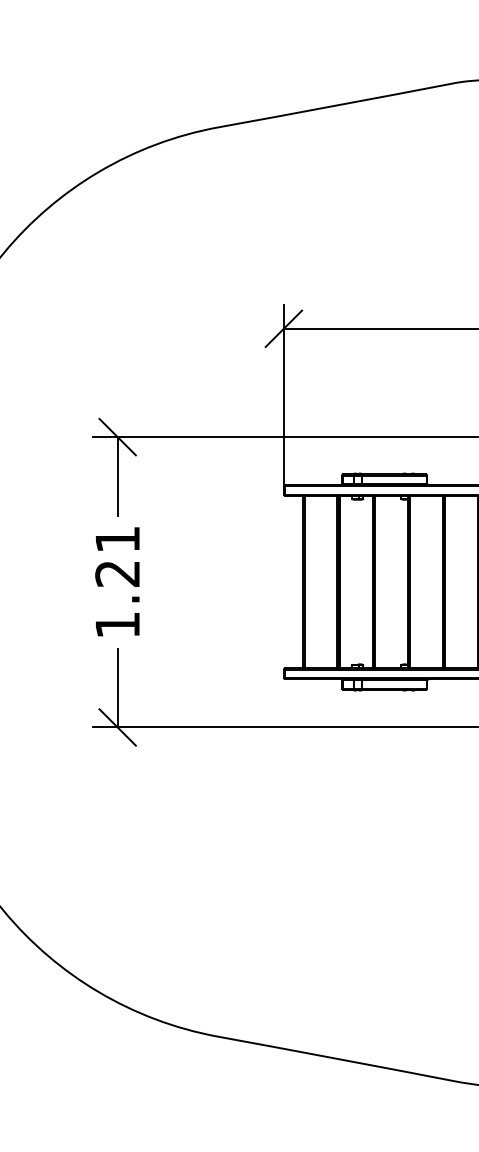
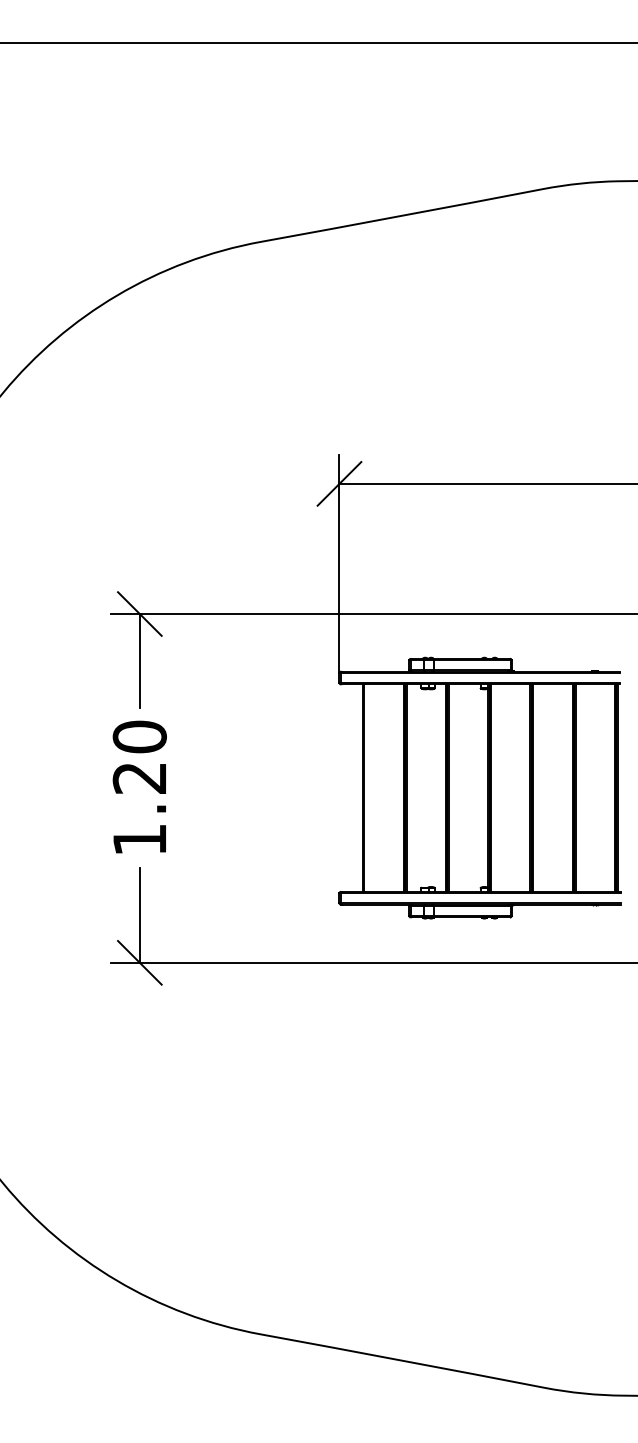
text: (117, 539) -> (139, 736), 1.21 -> 1.20

